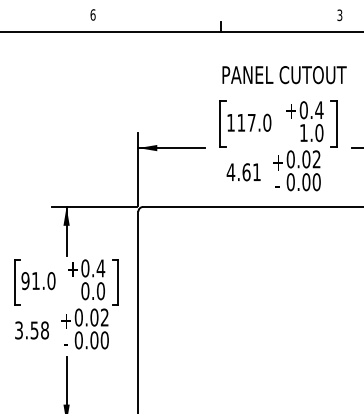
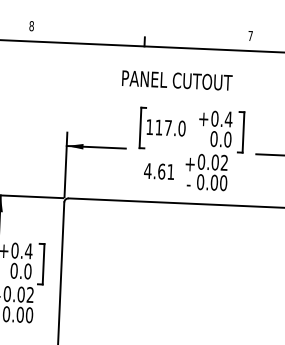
text: (92, 14) -> (31, 25), 6 -> 8
text: (339, 15) -> (250, 36), 3 -> 7
text: (284, 75) -> (177, 80), moved
text: (303, 133) -> (213, 139), 1.0 -> 0.0

